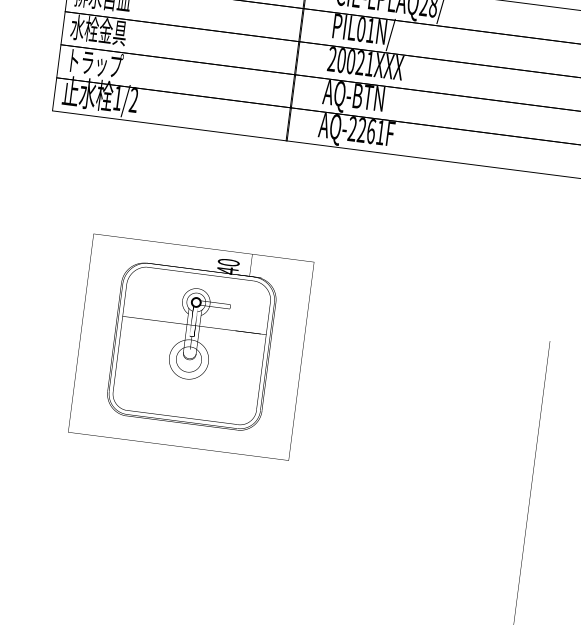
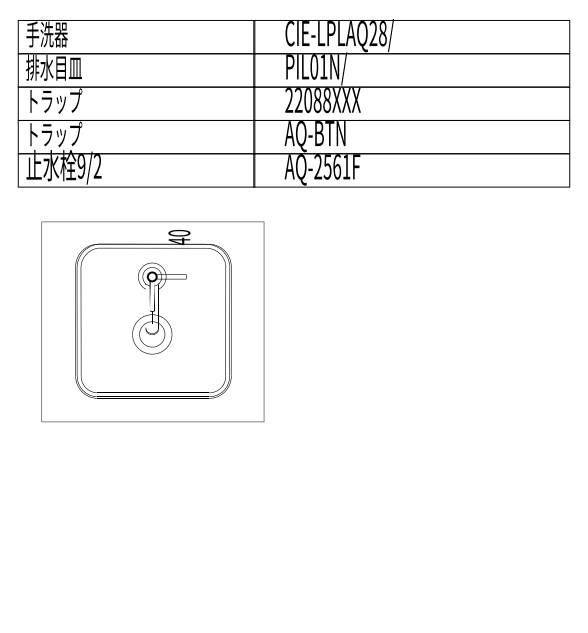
text: (99, 30) -> (54, 101), 水栓金具 -> トラップ
text: (355, 62) -> (312, 100), 20021XXX -> 22088XXX
text: (117, 98) -> (81, 166), 1/2 -> 9/2
text: (361, 129) -> (327, 166), AQ-2261F -> AQ-2561F
part: (190, 346) -> (152, 321), moved

